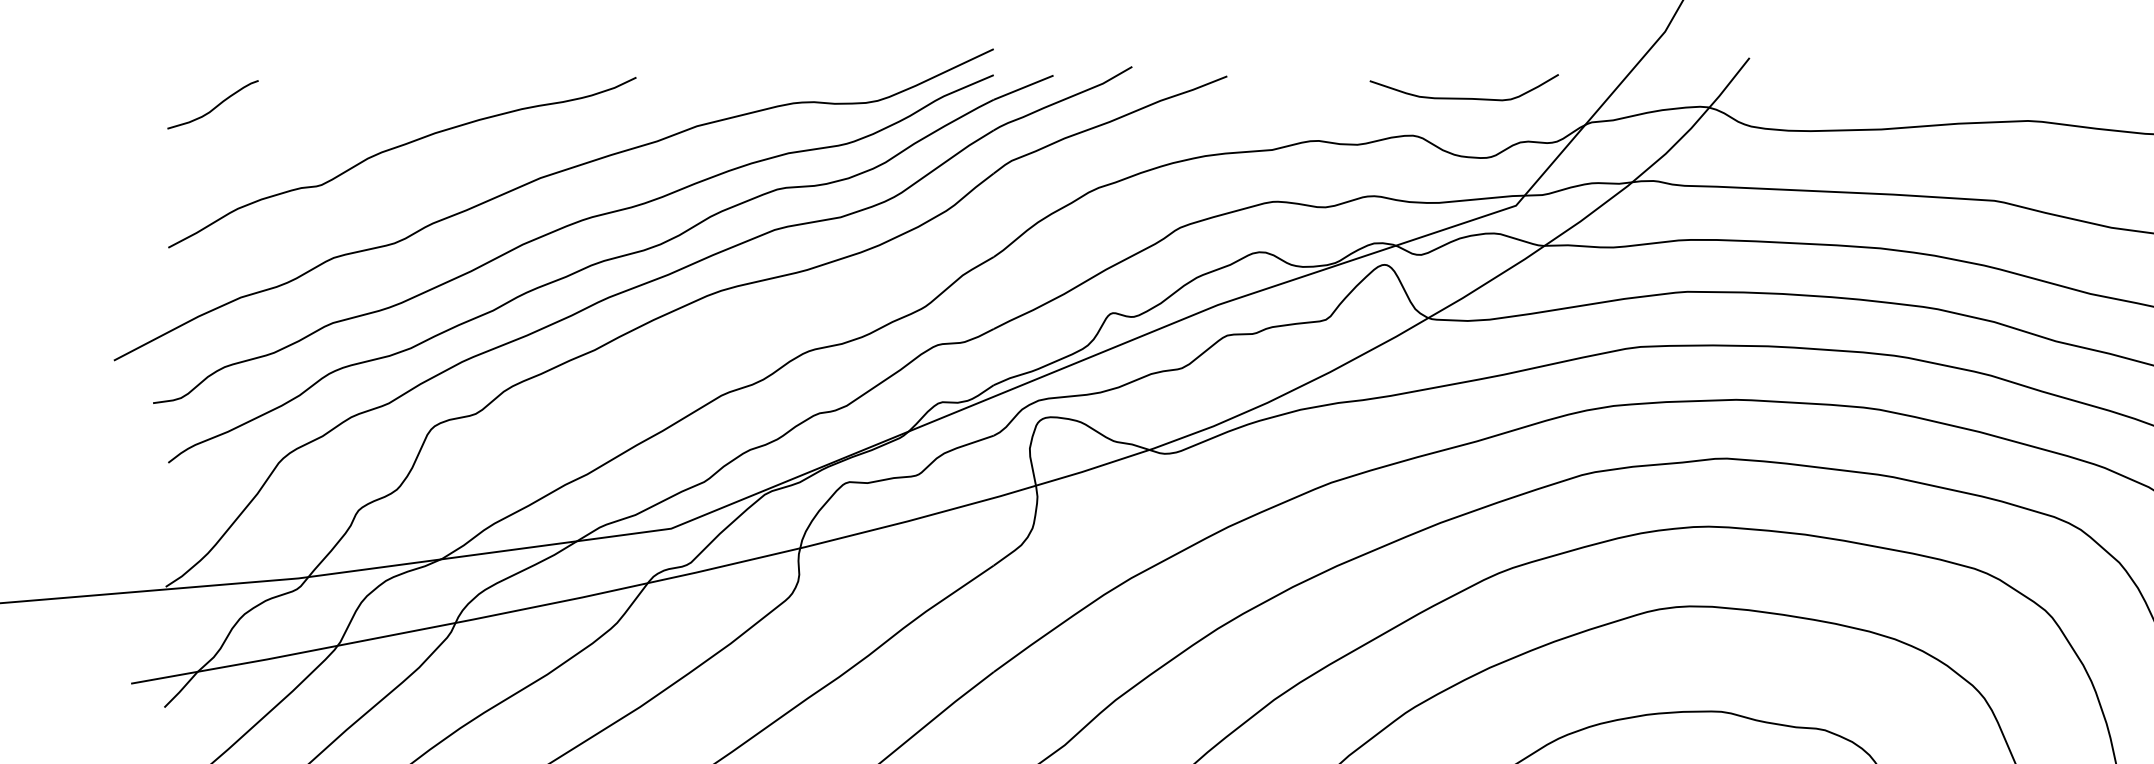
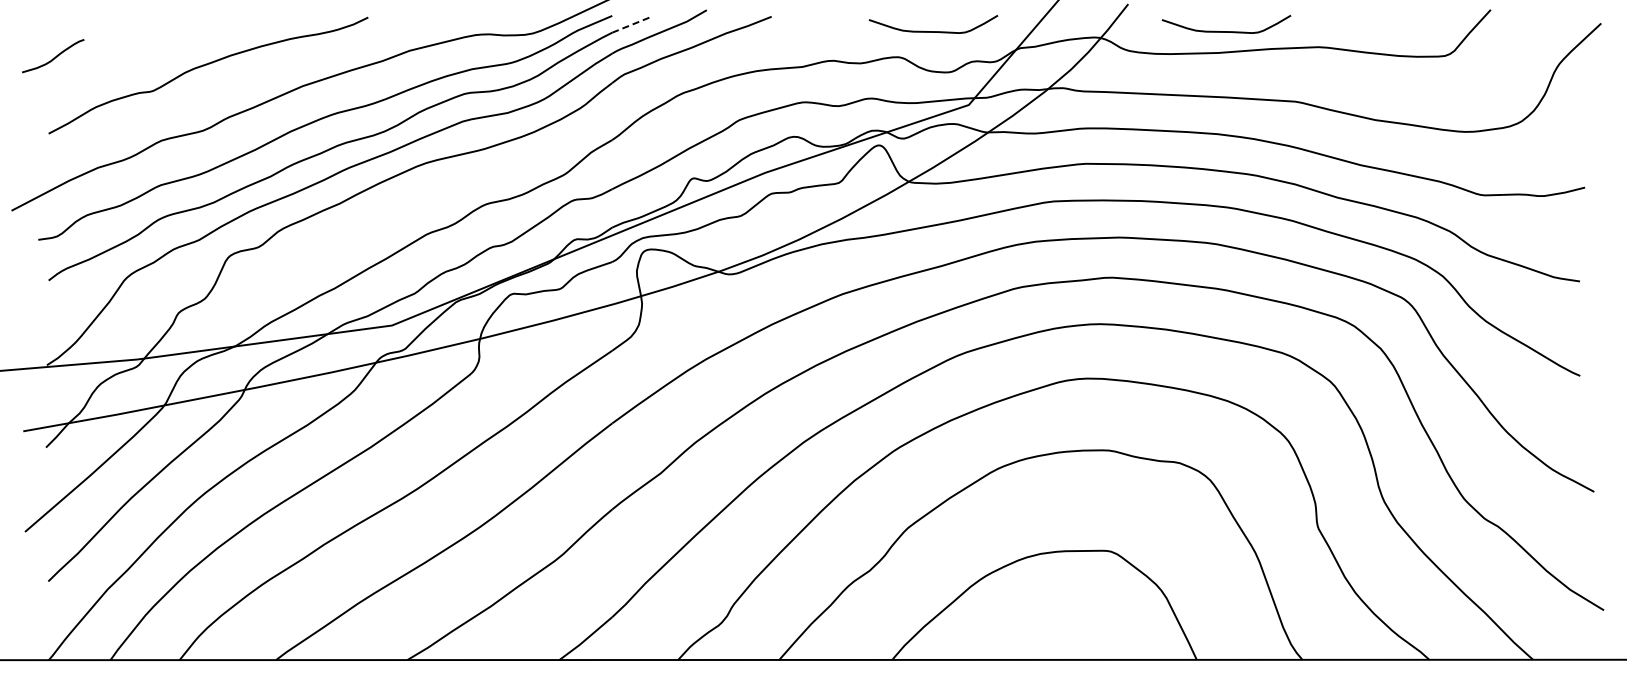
line: (1024, 87) -> (633, 24), solid -> dashed
curve: (1893, 98) -> (1226, 31), added
curve: (213, 106) -> (53, 57), moved

